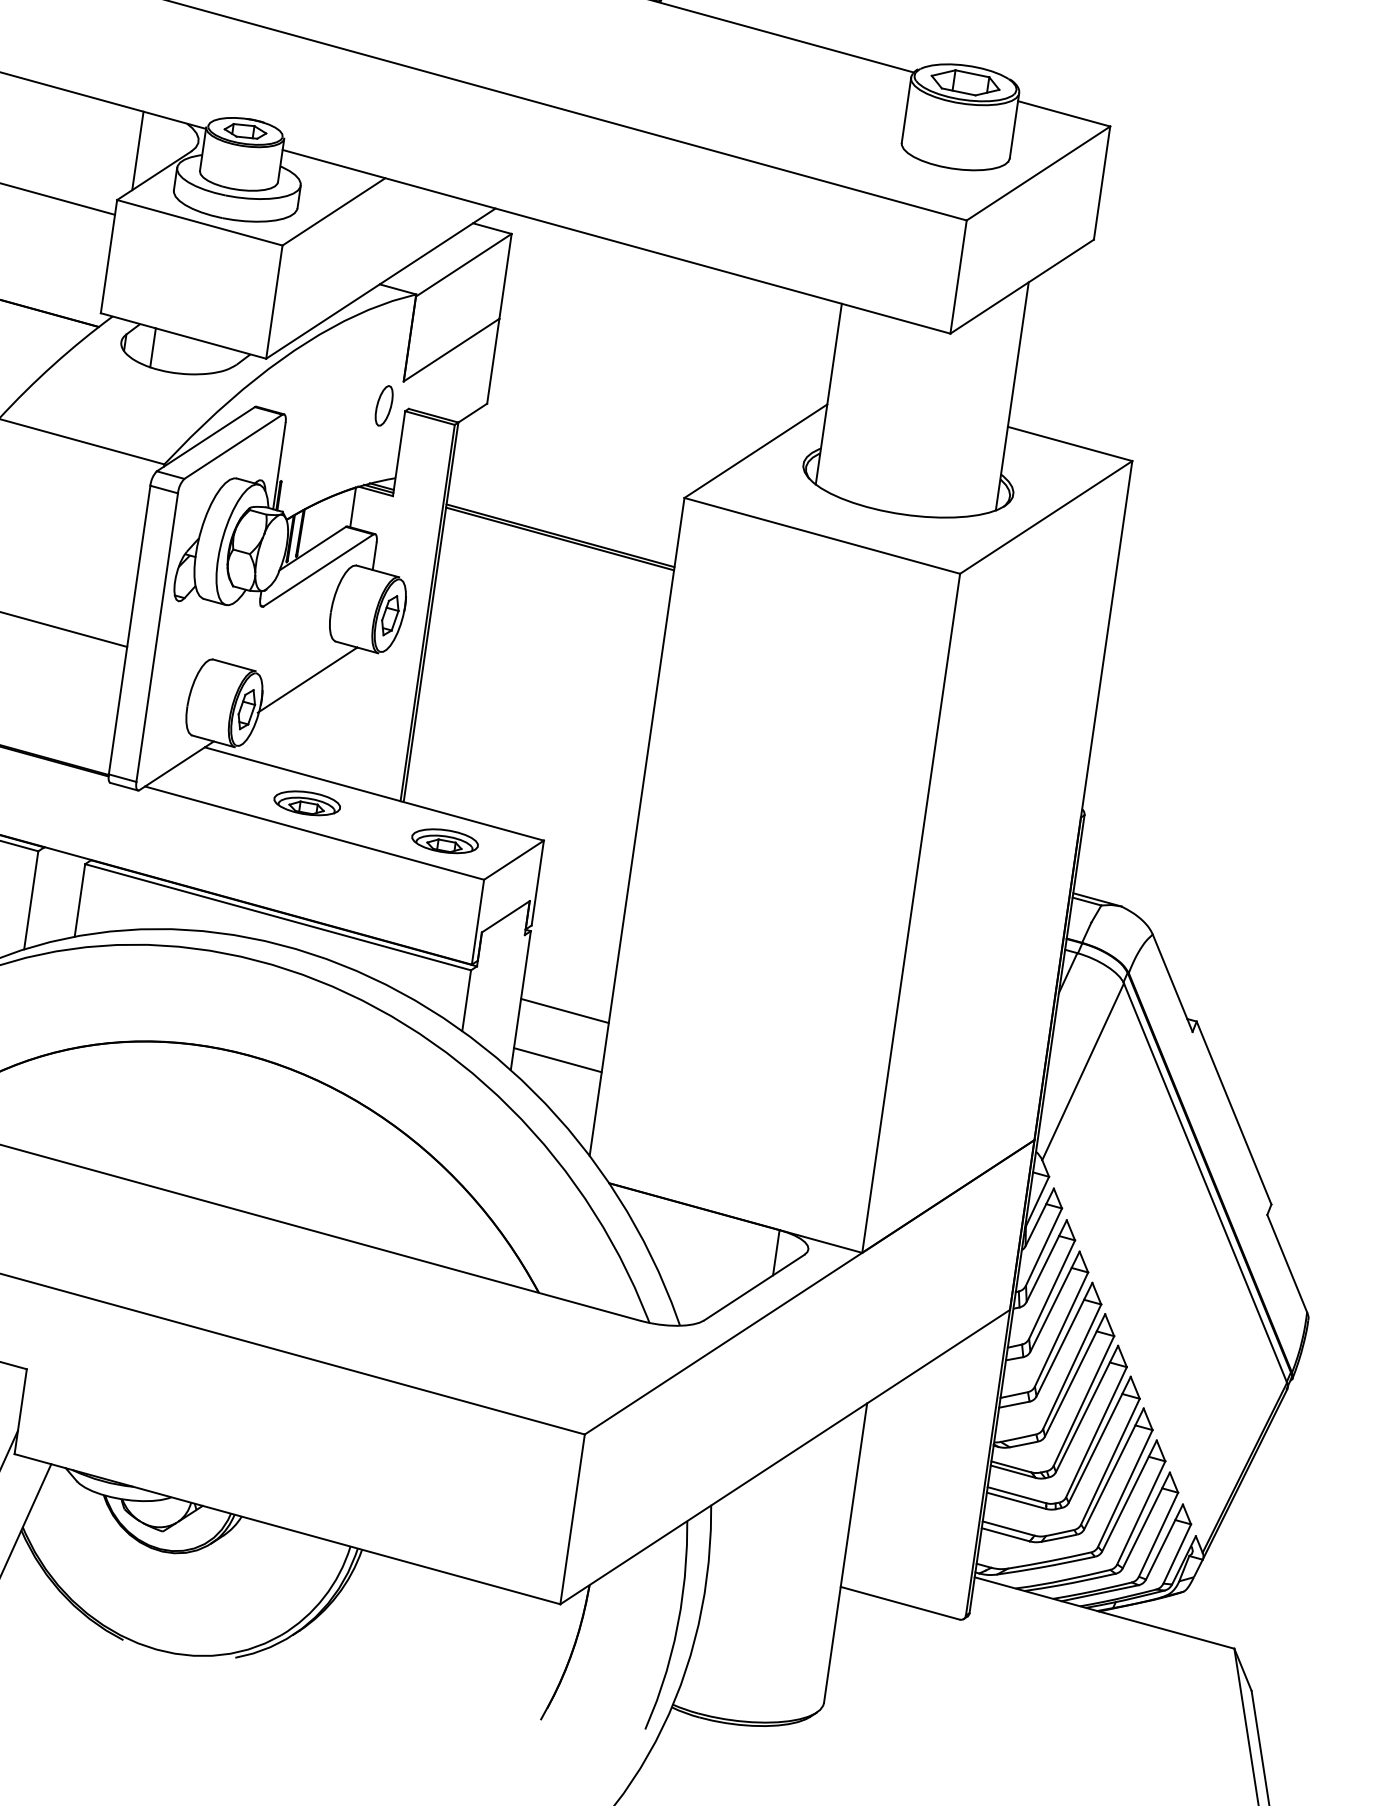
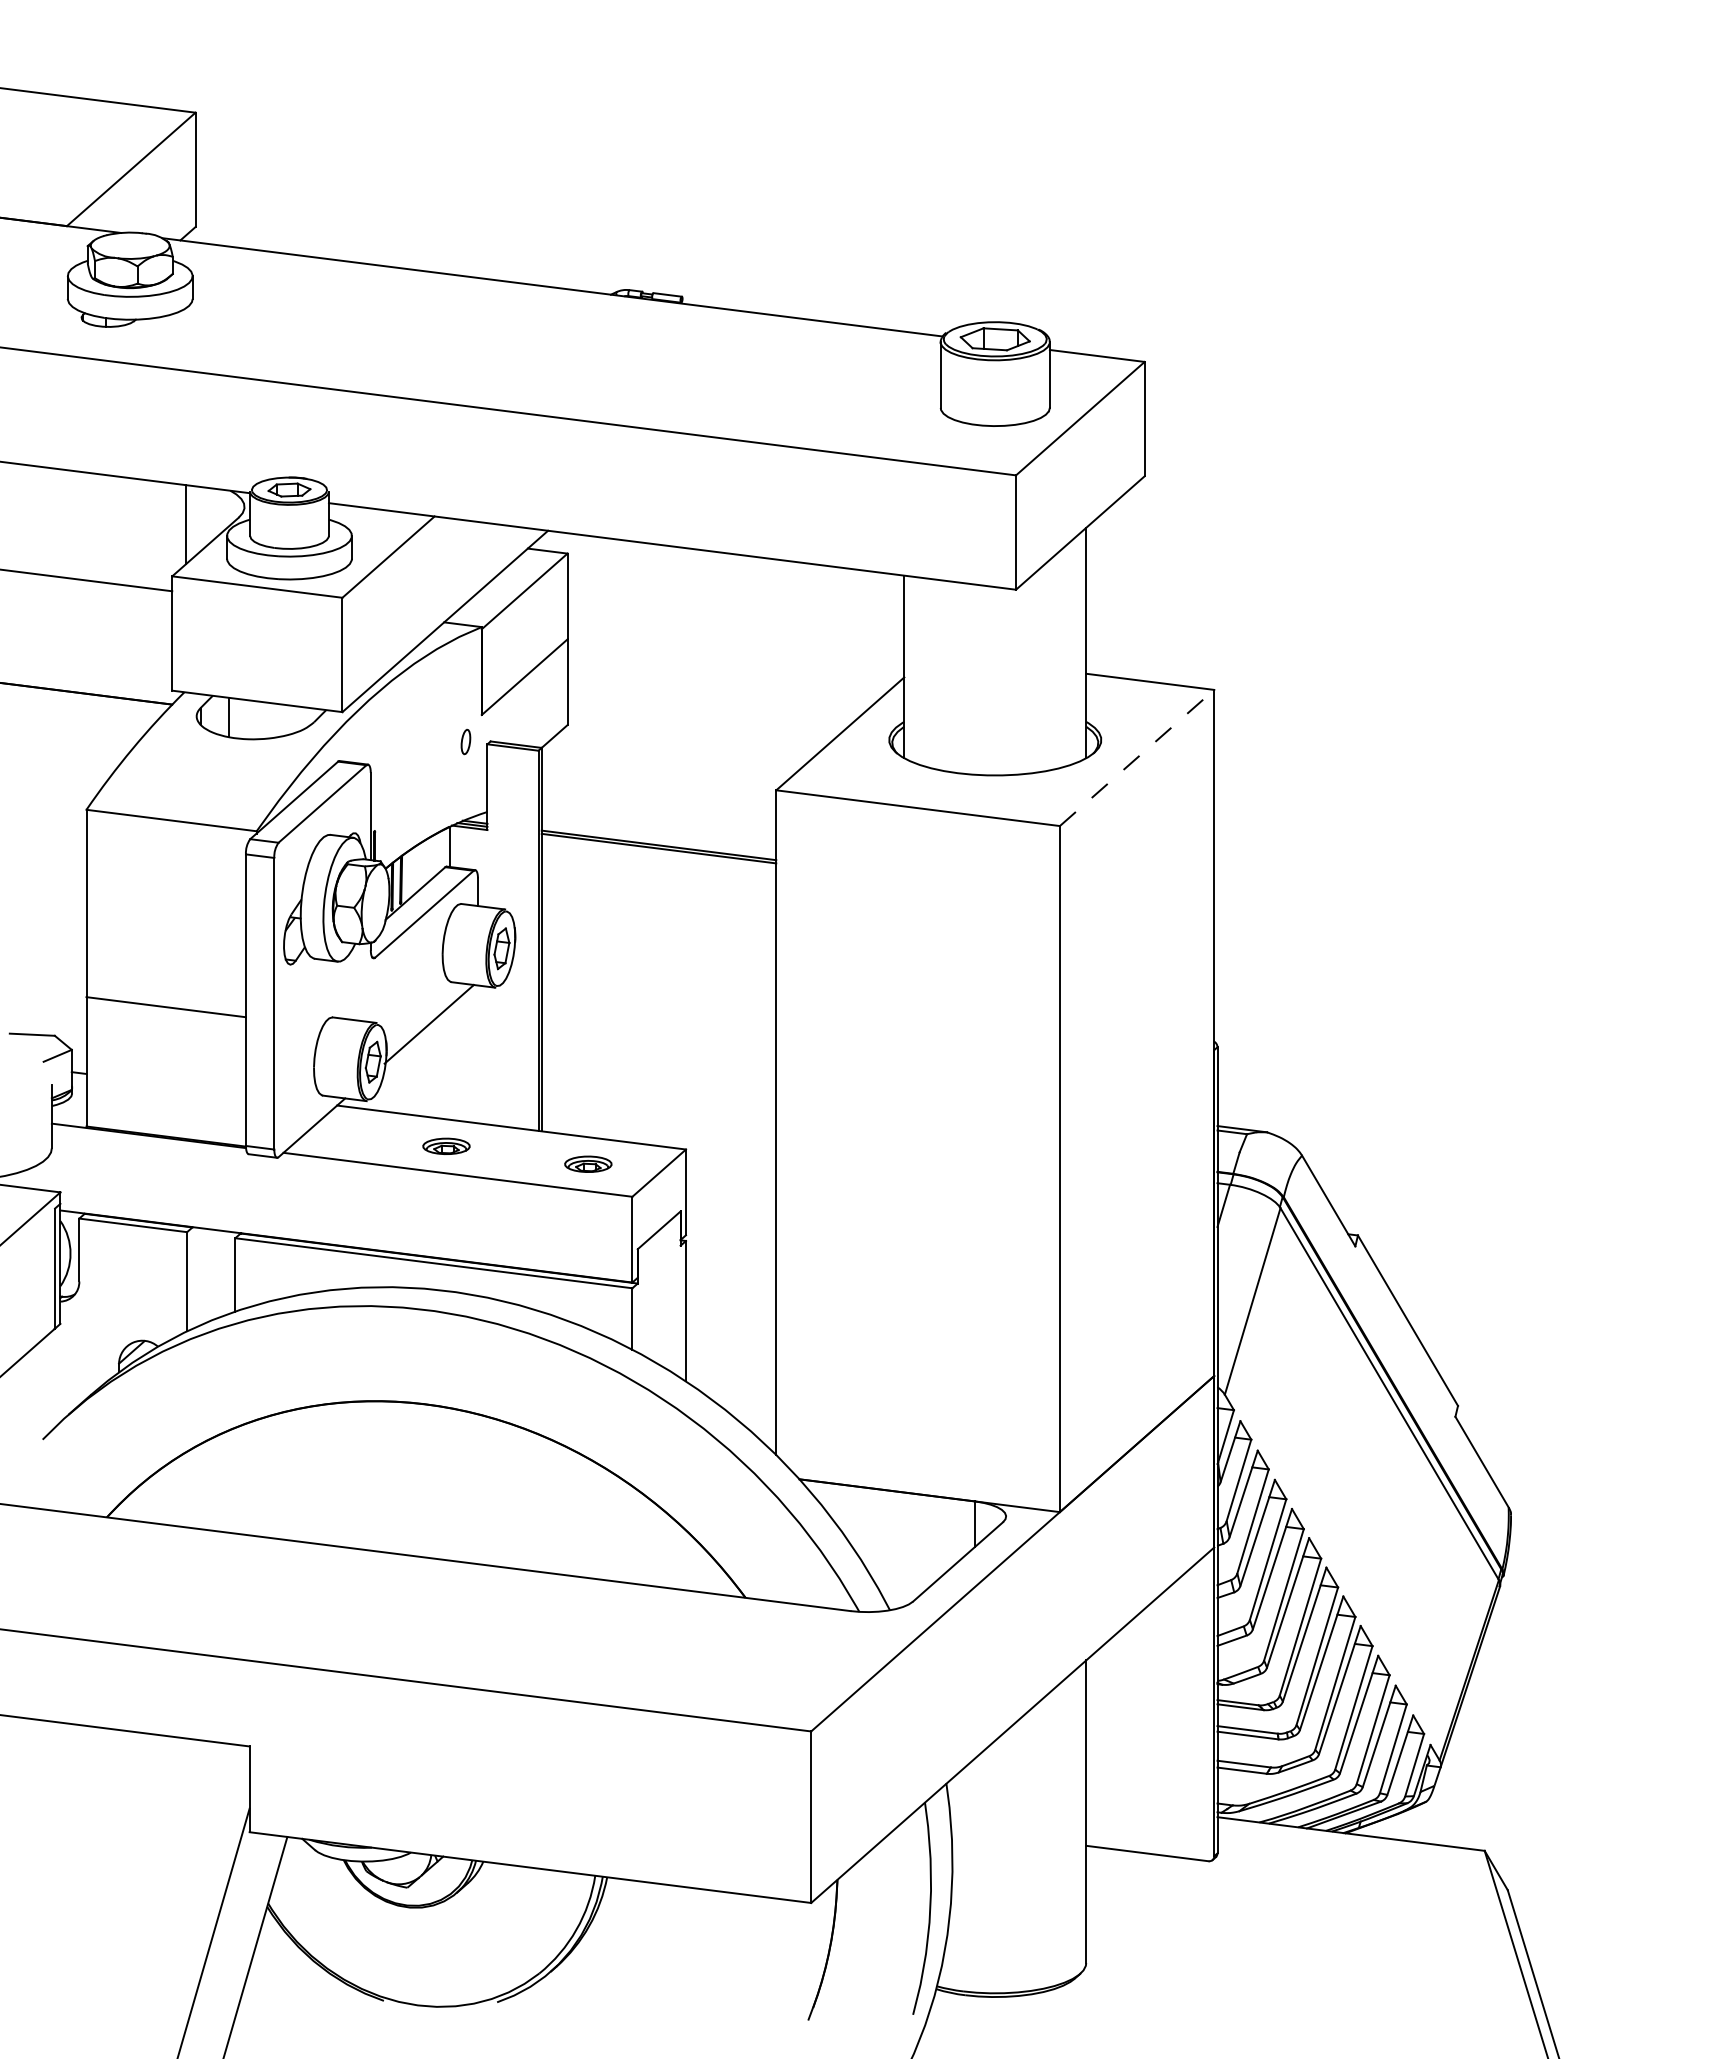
part: (383, 405) -> (465, 741), size x0.6
line: (1046, 517) -> (1137, 757), solid -> dashed
part: (307, 803) -> (446, 1146), size x0.7
part: (445, 841) -> (588, 1164), size x0.7
line: (565, 1010) -> (731, 1314), removed
line: (558, 1059) -> (731, 1364), removed

